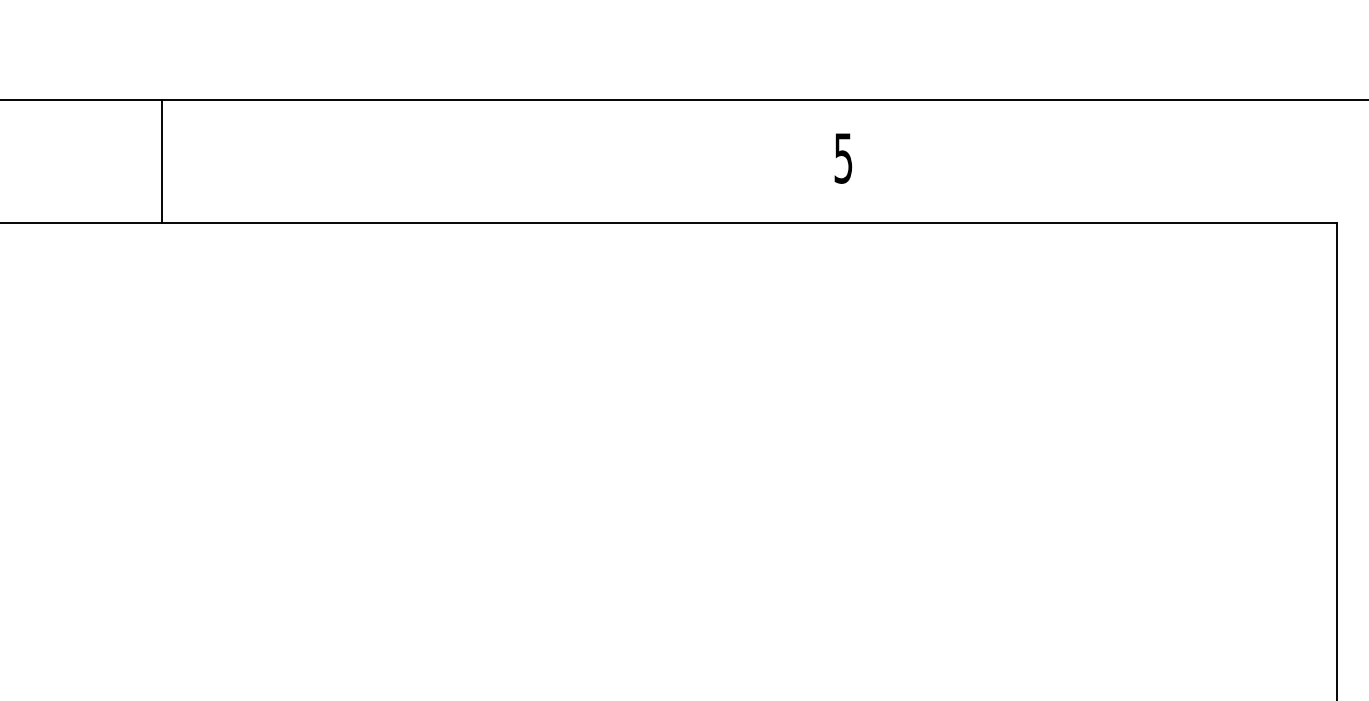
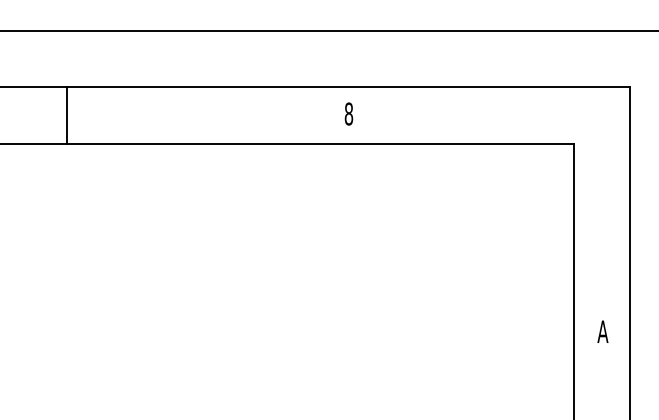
text: (842, 157) -> (348, 113), 5 -> 8
line: (162, 161) -> (67, 115), moved

